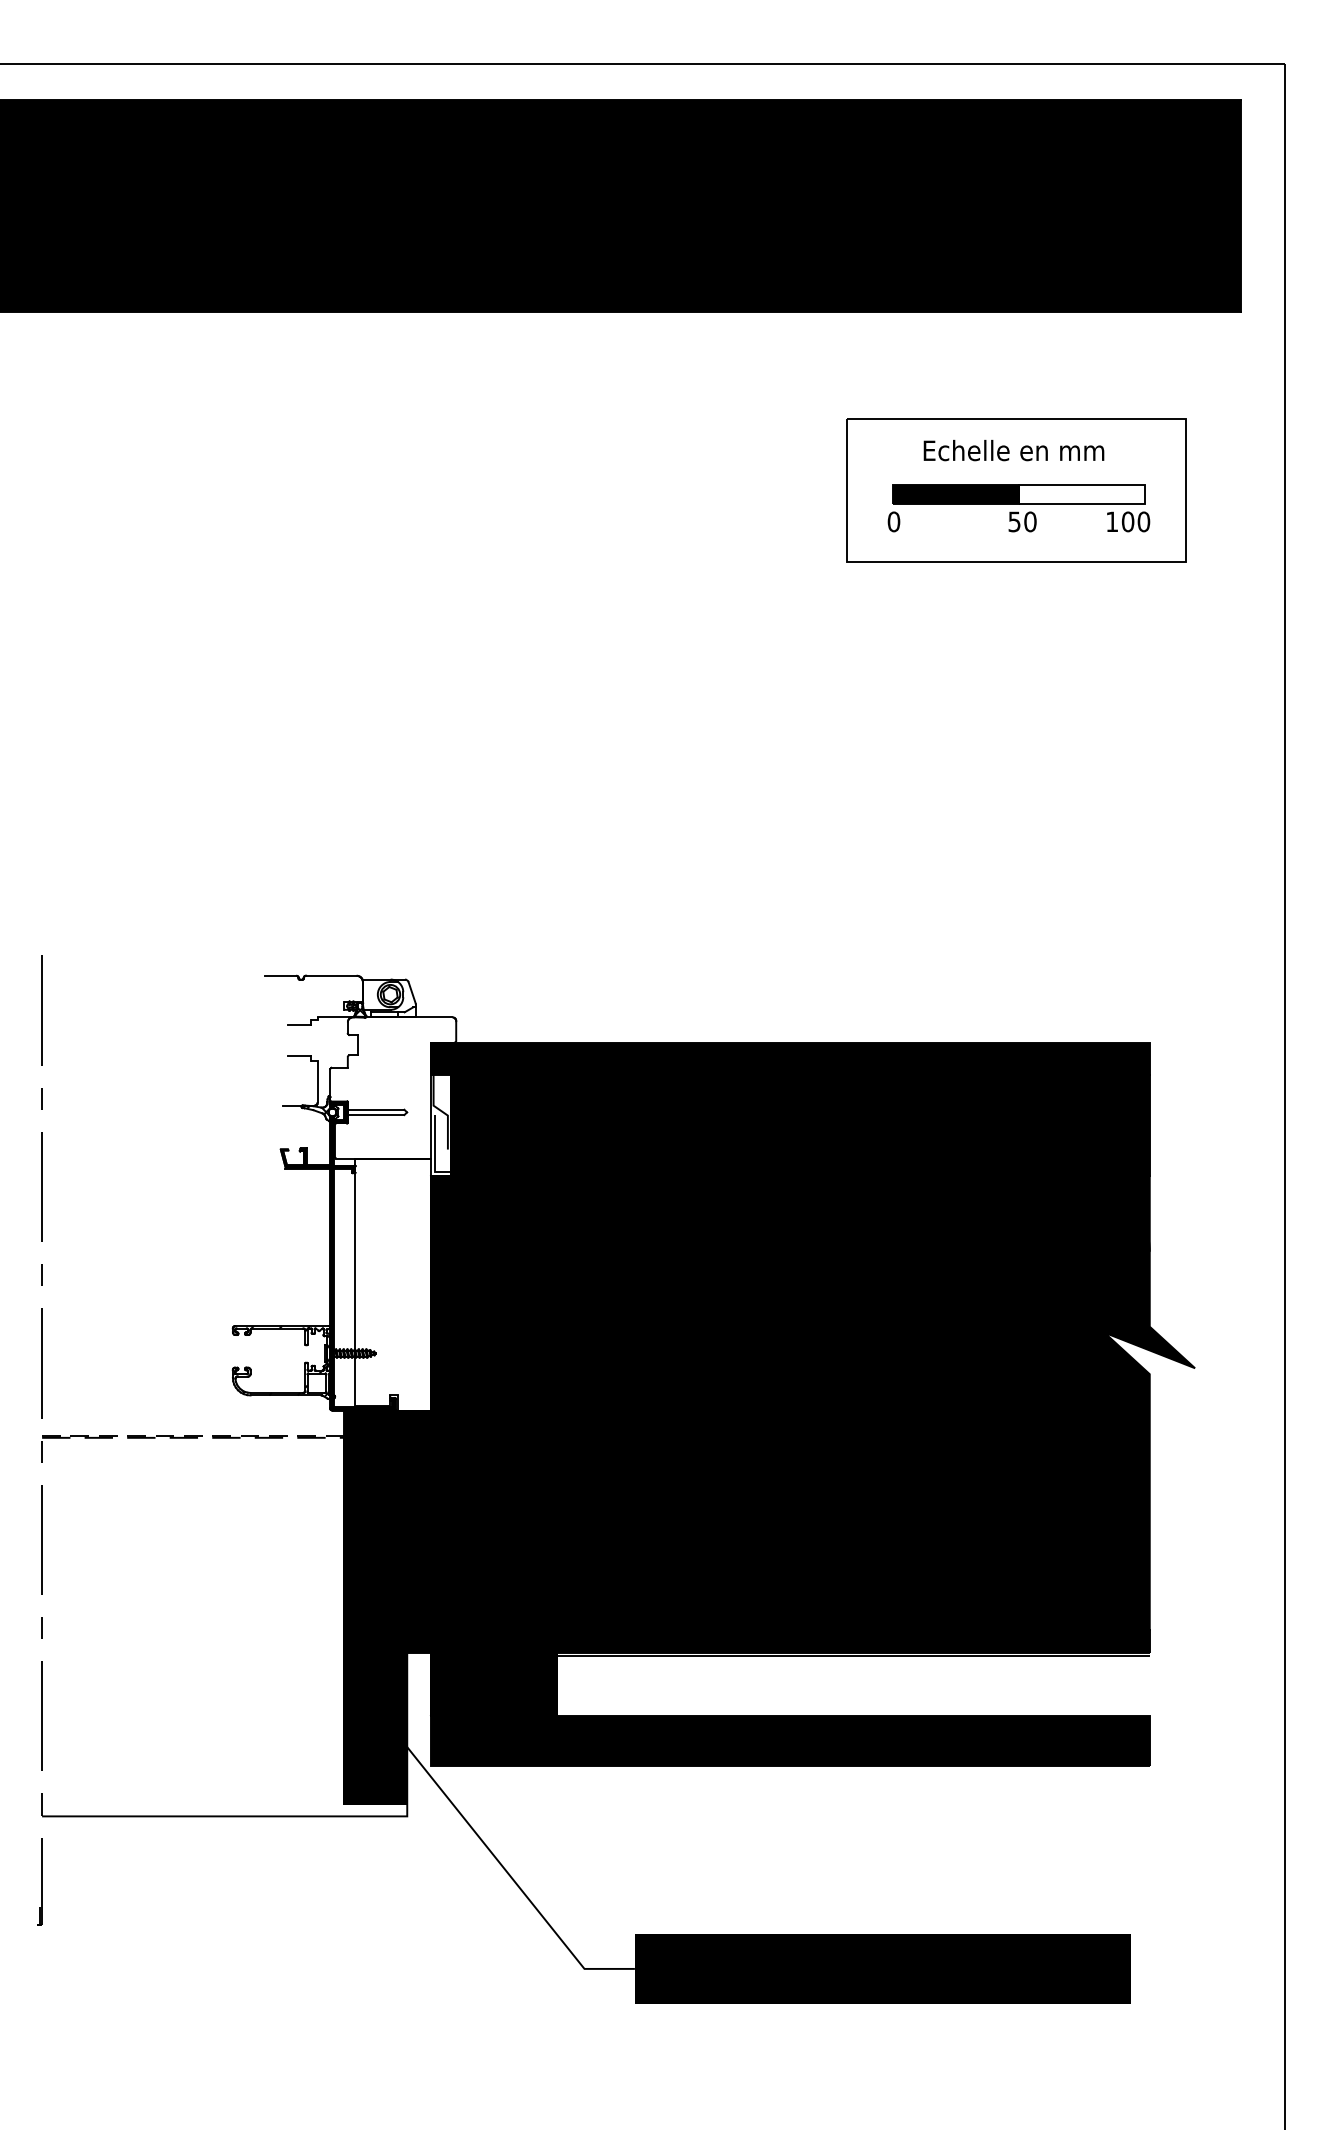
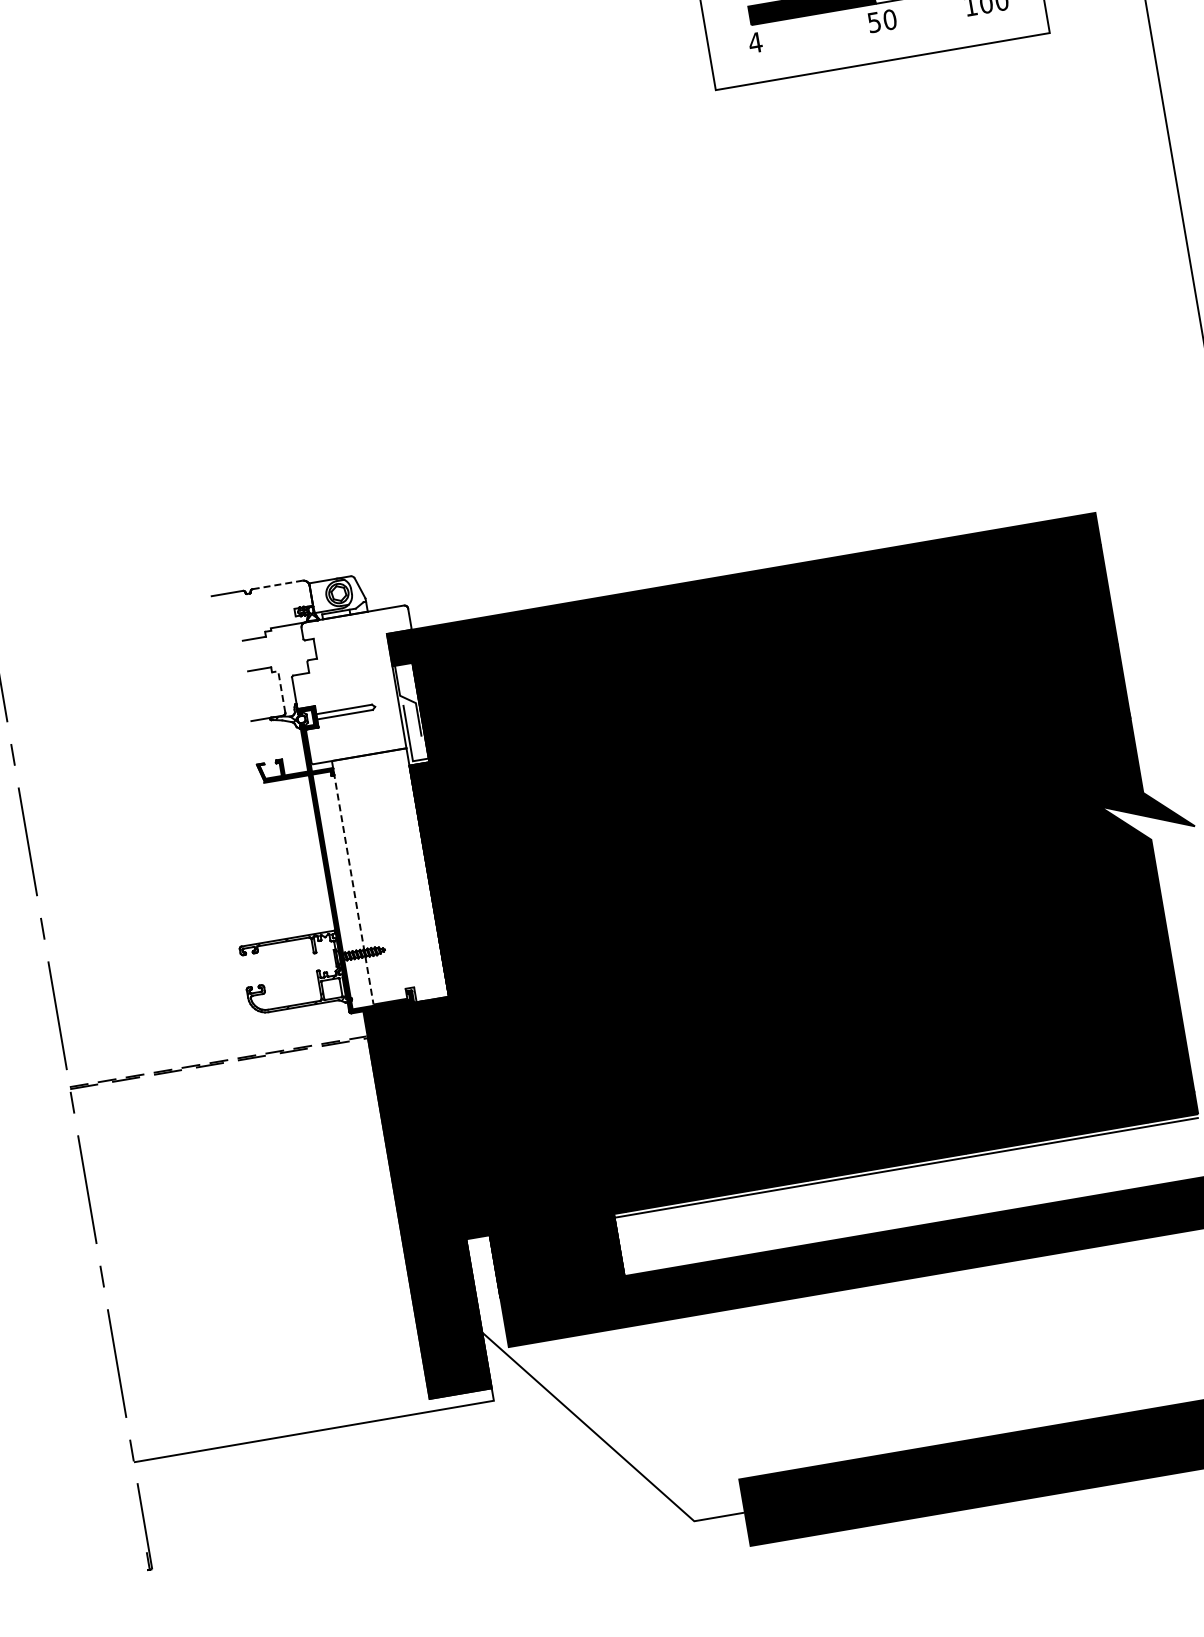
text: (893, 521) -> (755, 42), 0 -> 4
line: (331, 975) -> (277, 584), solid -> dashed
line: (317, 1077) -> (280, 687), solid -> dashed
line: (355, 1282) -> (352, 883), solid -> dashed

